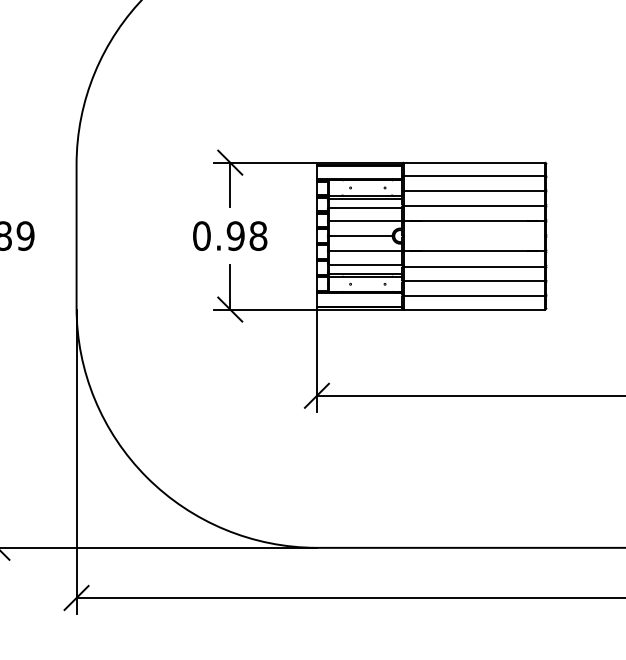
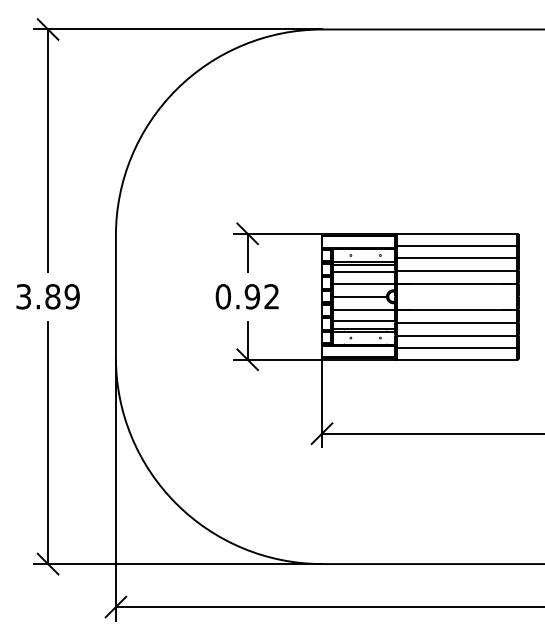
text: (258, 235) -> (271, 296), 0.98 -> 0.92

